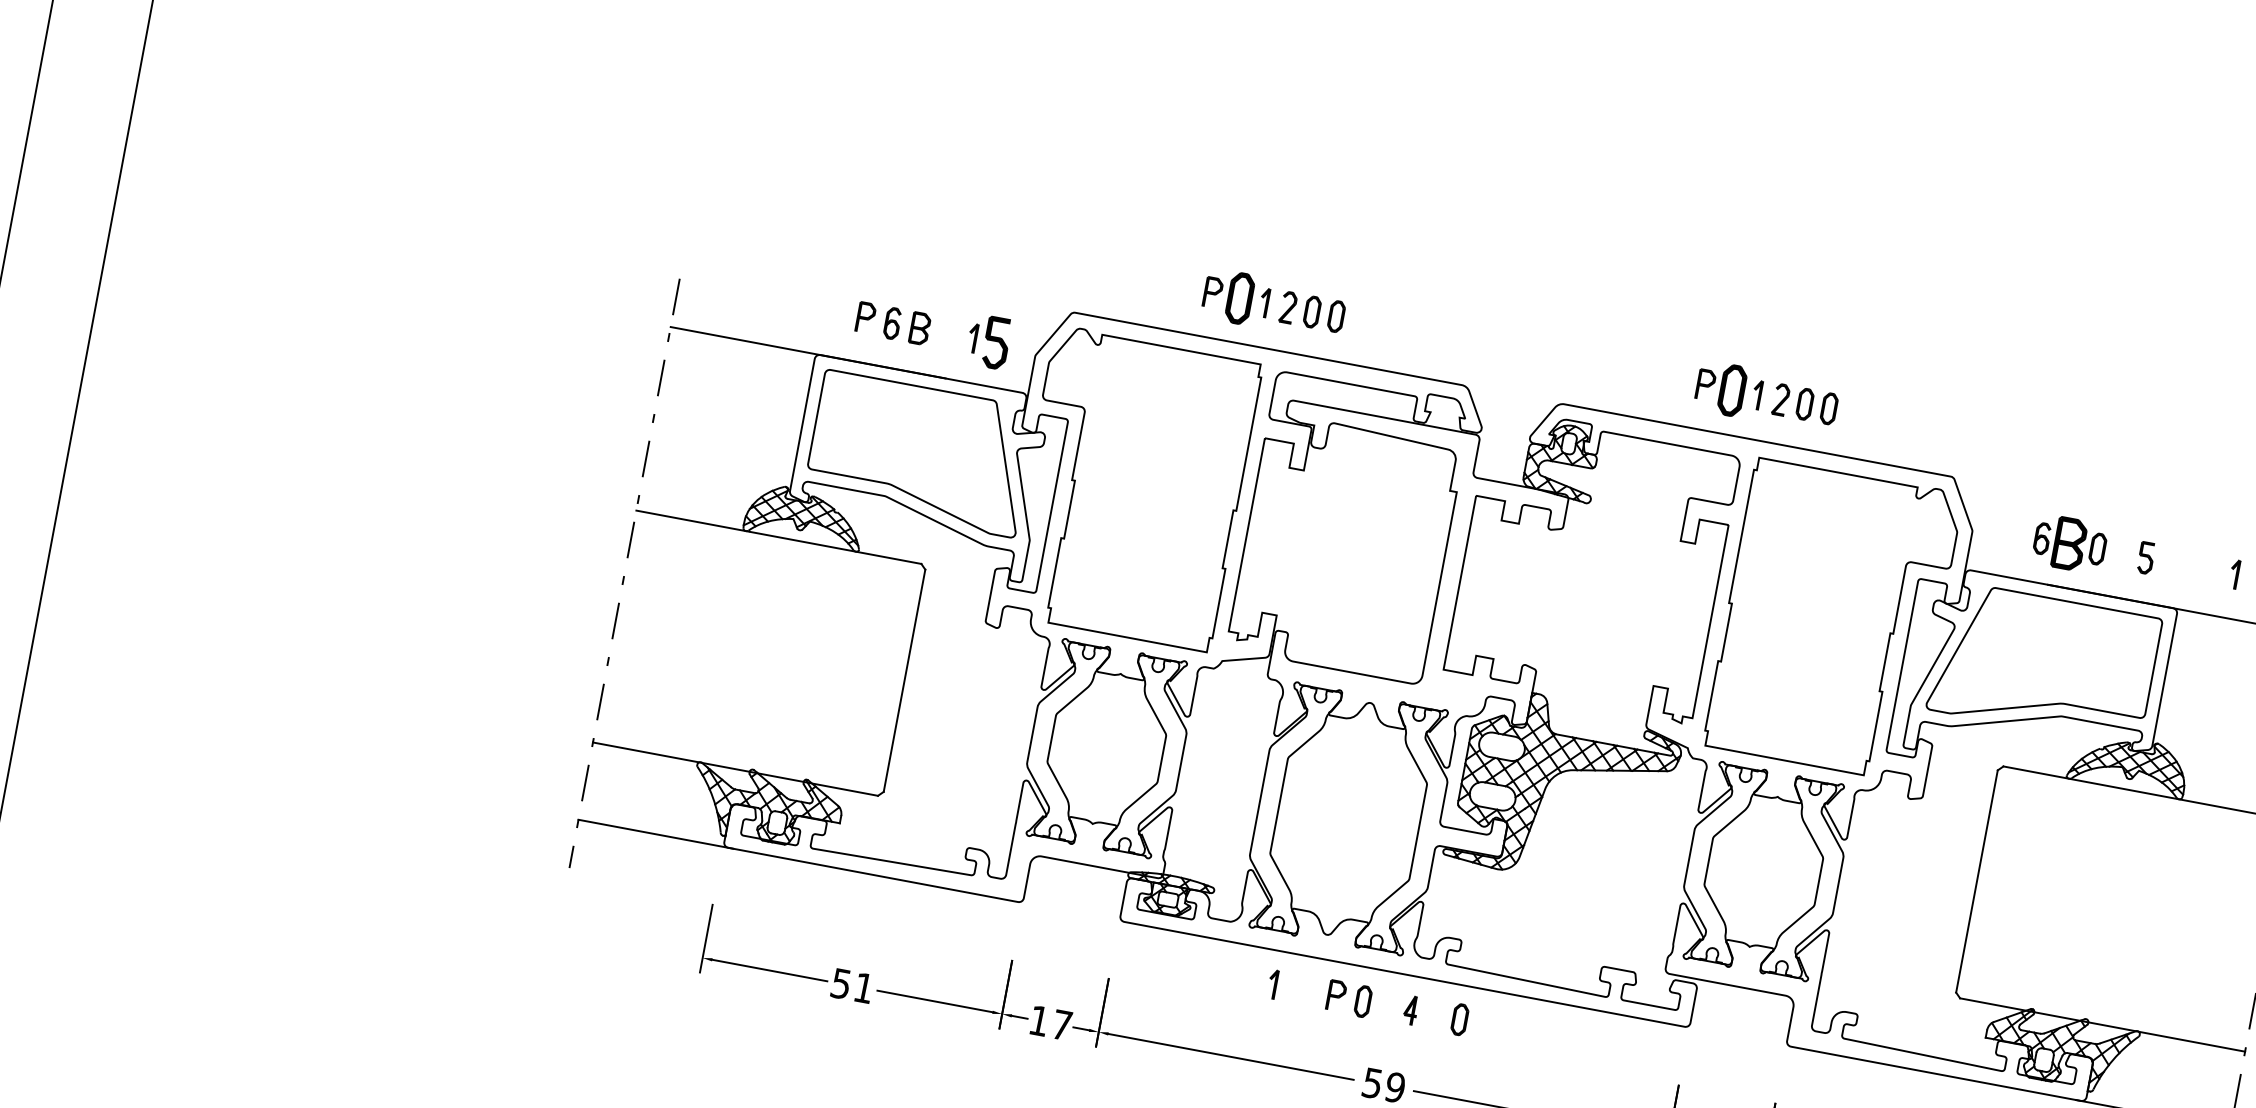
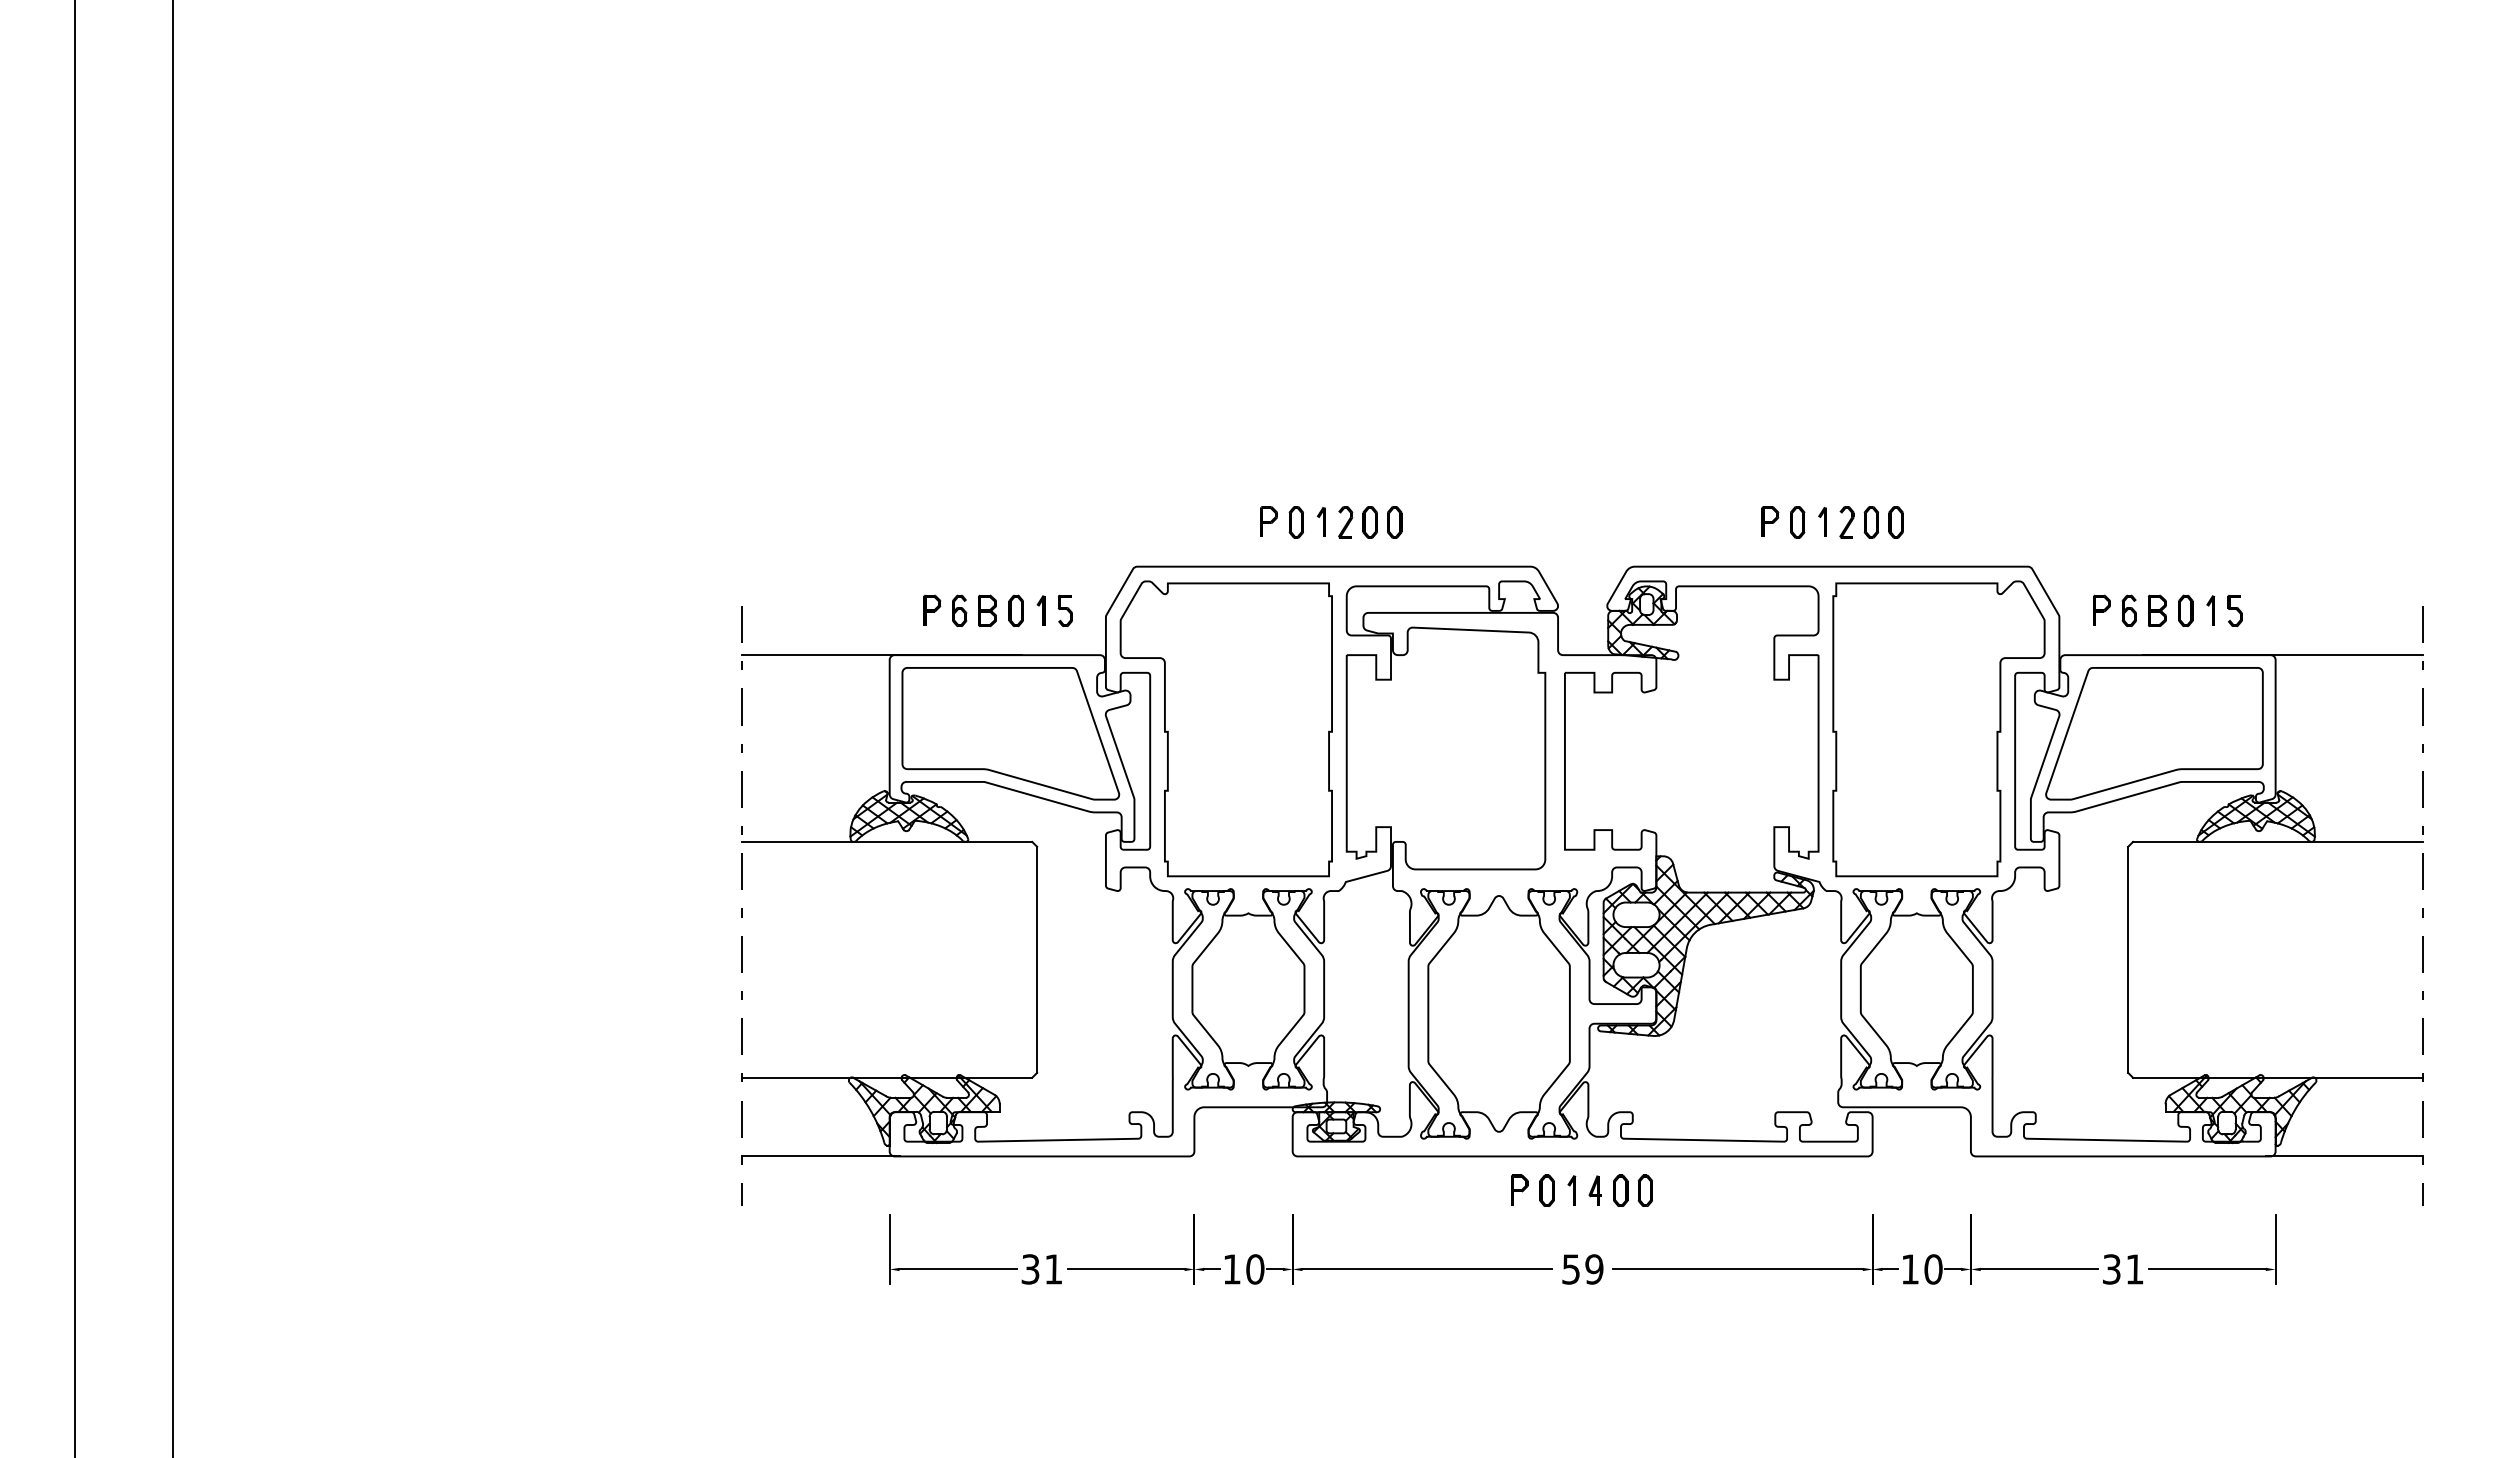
part: (1238, 298) -> (1295, 522), size x0.62
part: (947, 333) -> (1015, 610), added
part: (995, 342) -> (1064, 610), size x0.62
part: (1732, 390) -> (1797, 522), size x0.62
part: (2015, 532) -> (2101, 609), added
part: (2070, 543) -> (2157, 610), size x0.62
part: (2234, 574) -> (2210, 610), moved
text: (841, 983) -> (1030, 1269), 51 -> 31
part: (1272, 984) -> (1571, 1190), moved
part: (1435, 1014) -> (1620, 1190), added
text: (1062, 1025) -> (1255, 1269), 17 -> 10

